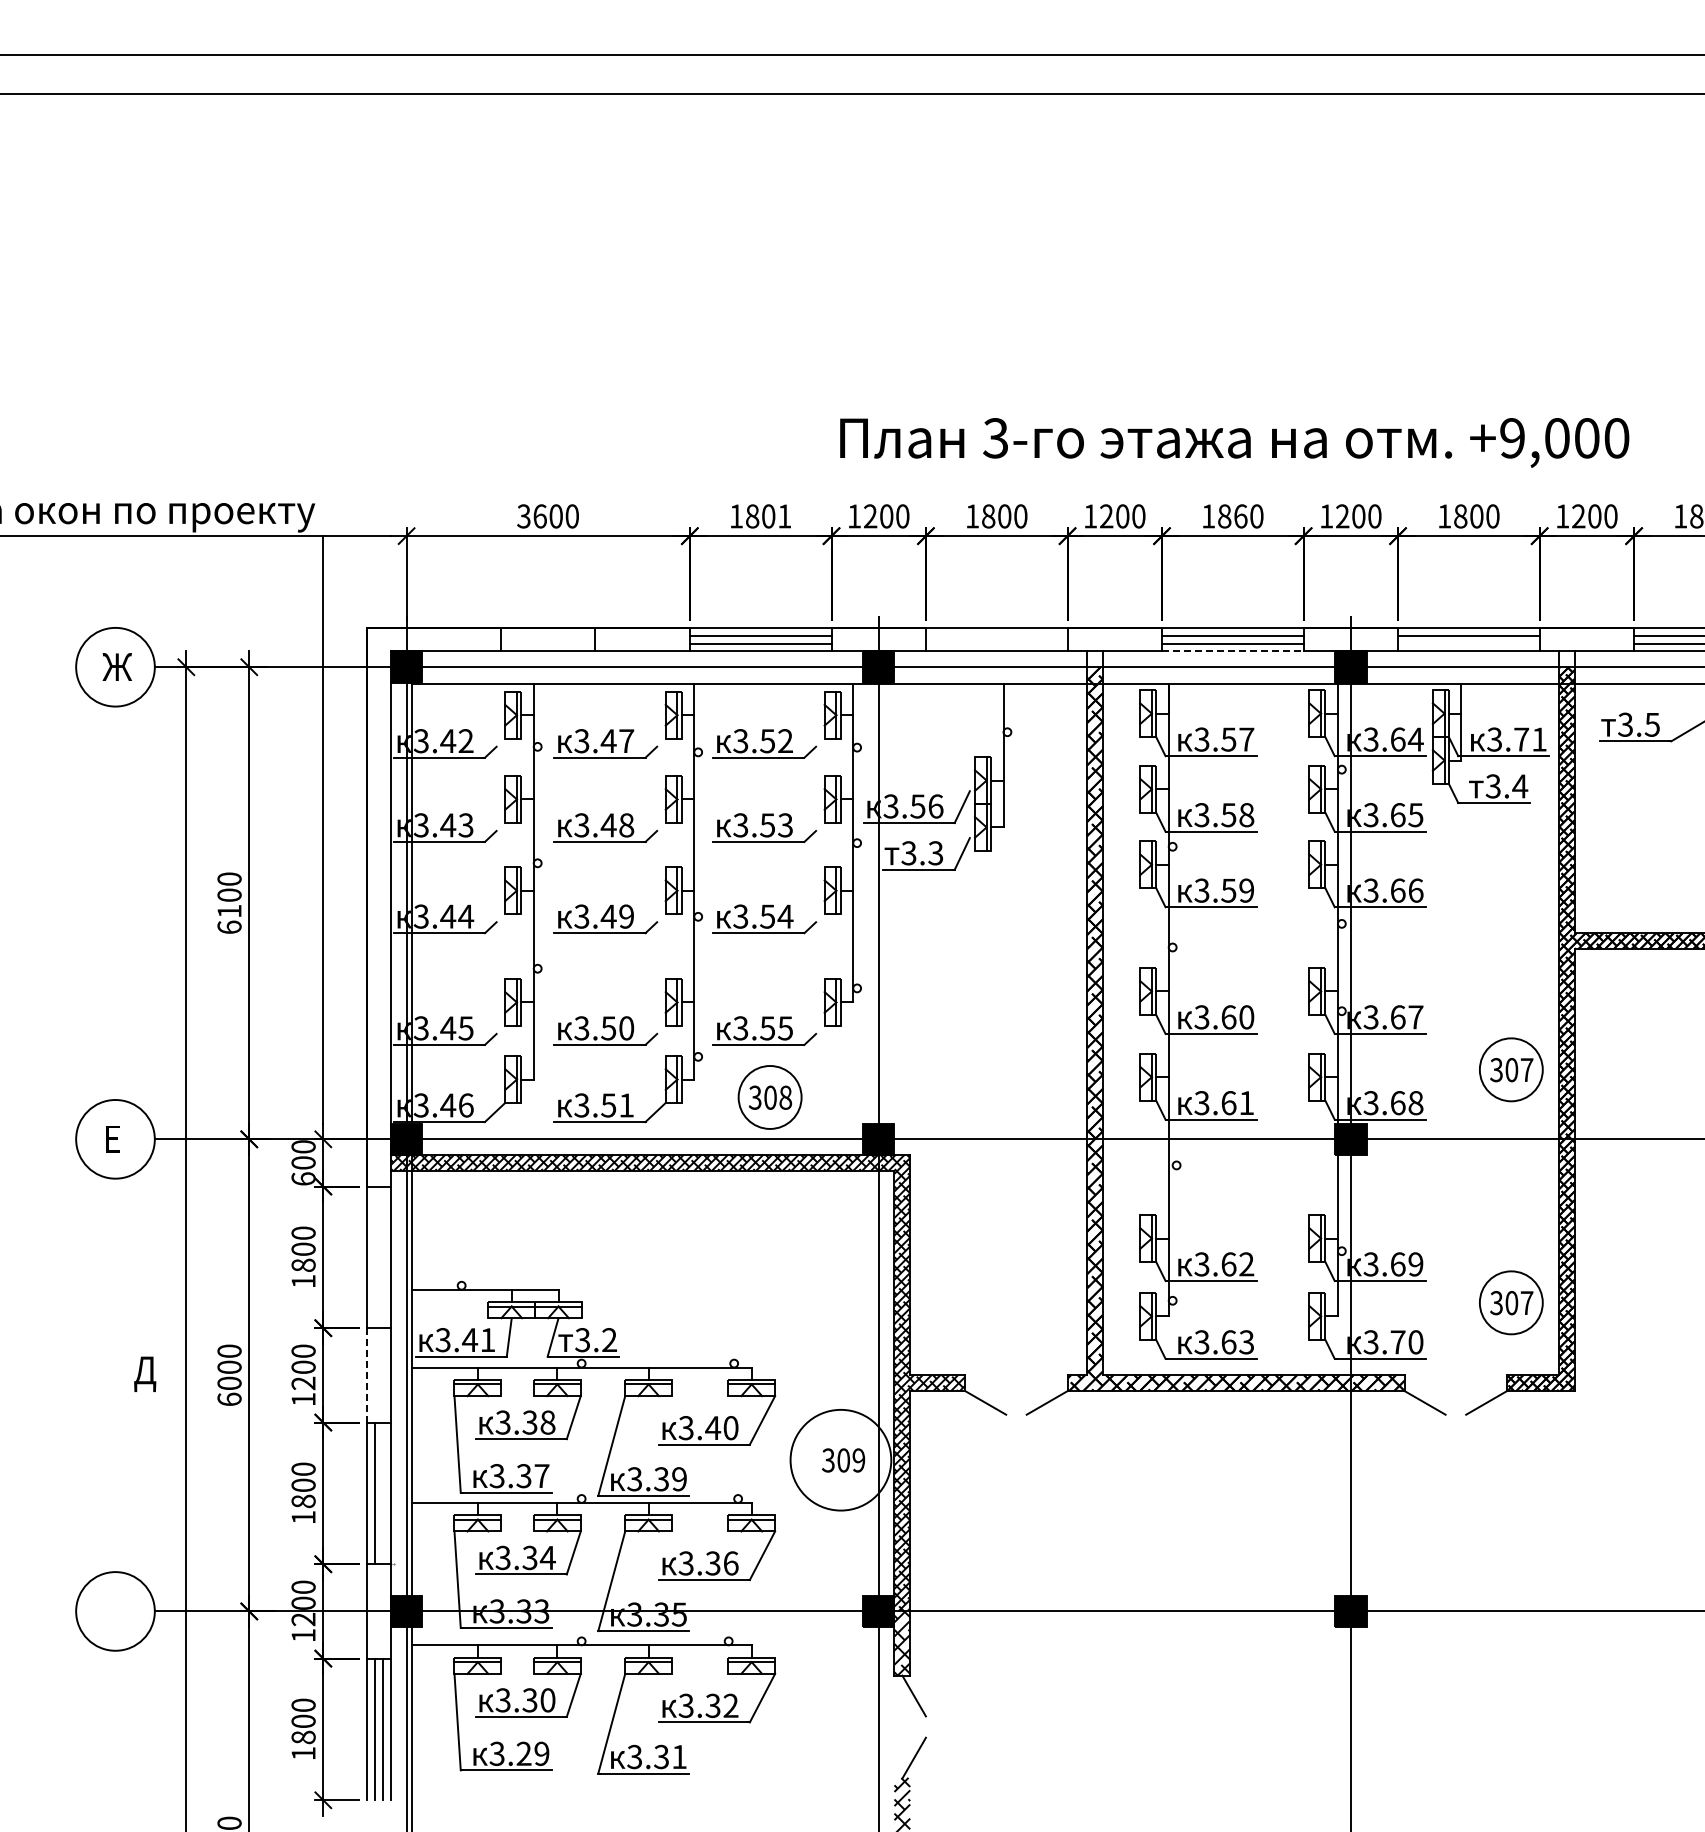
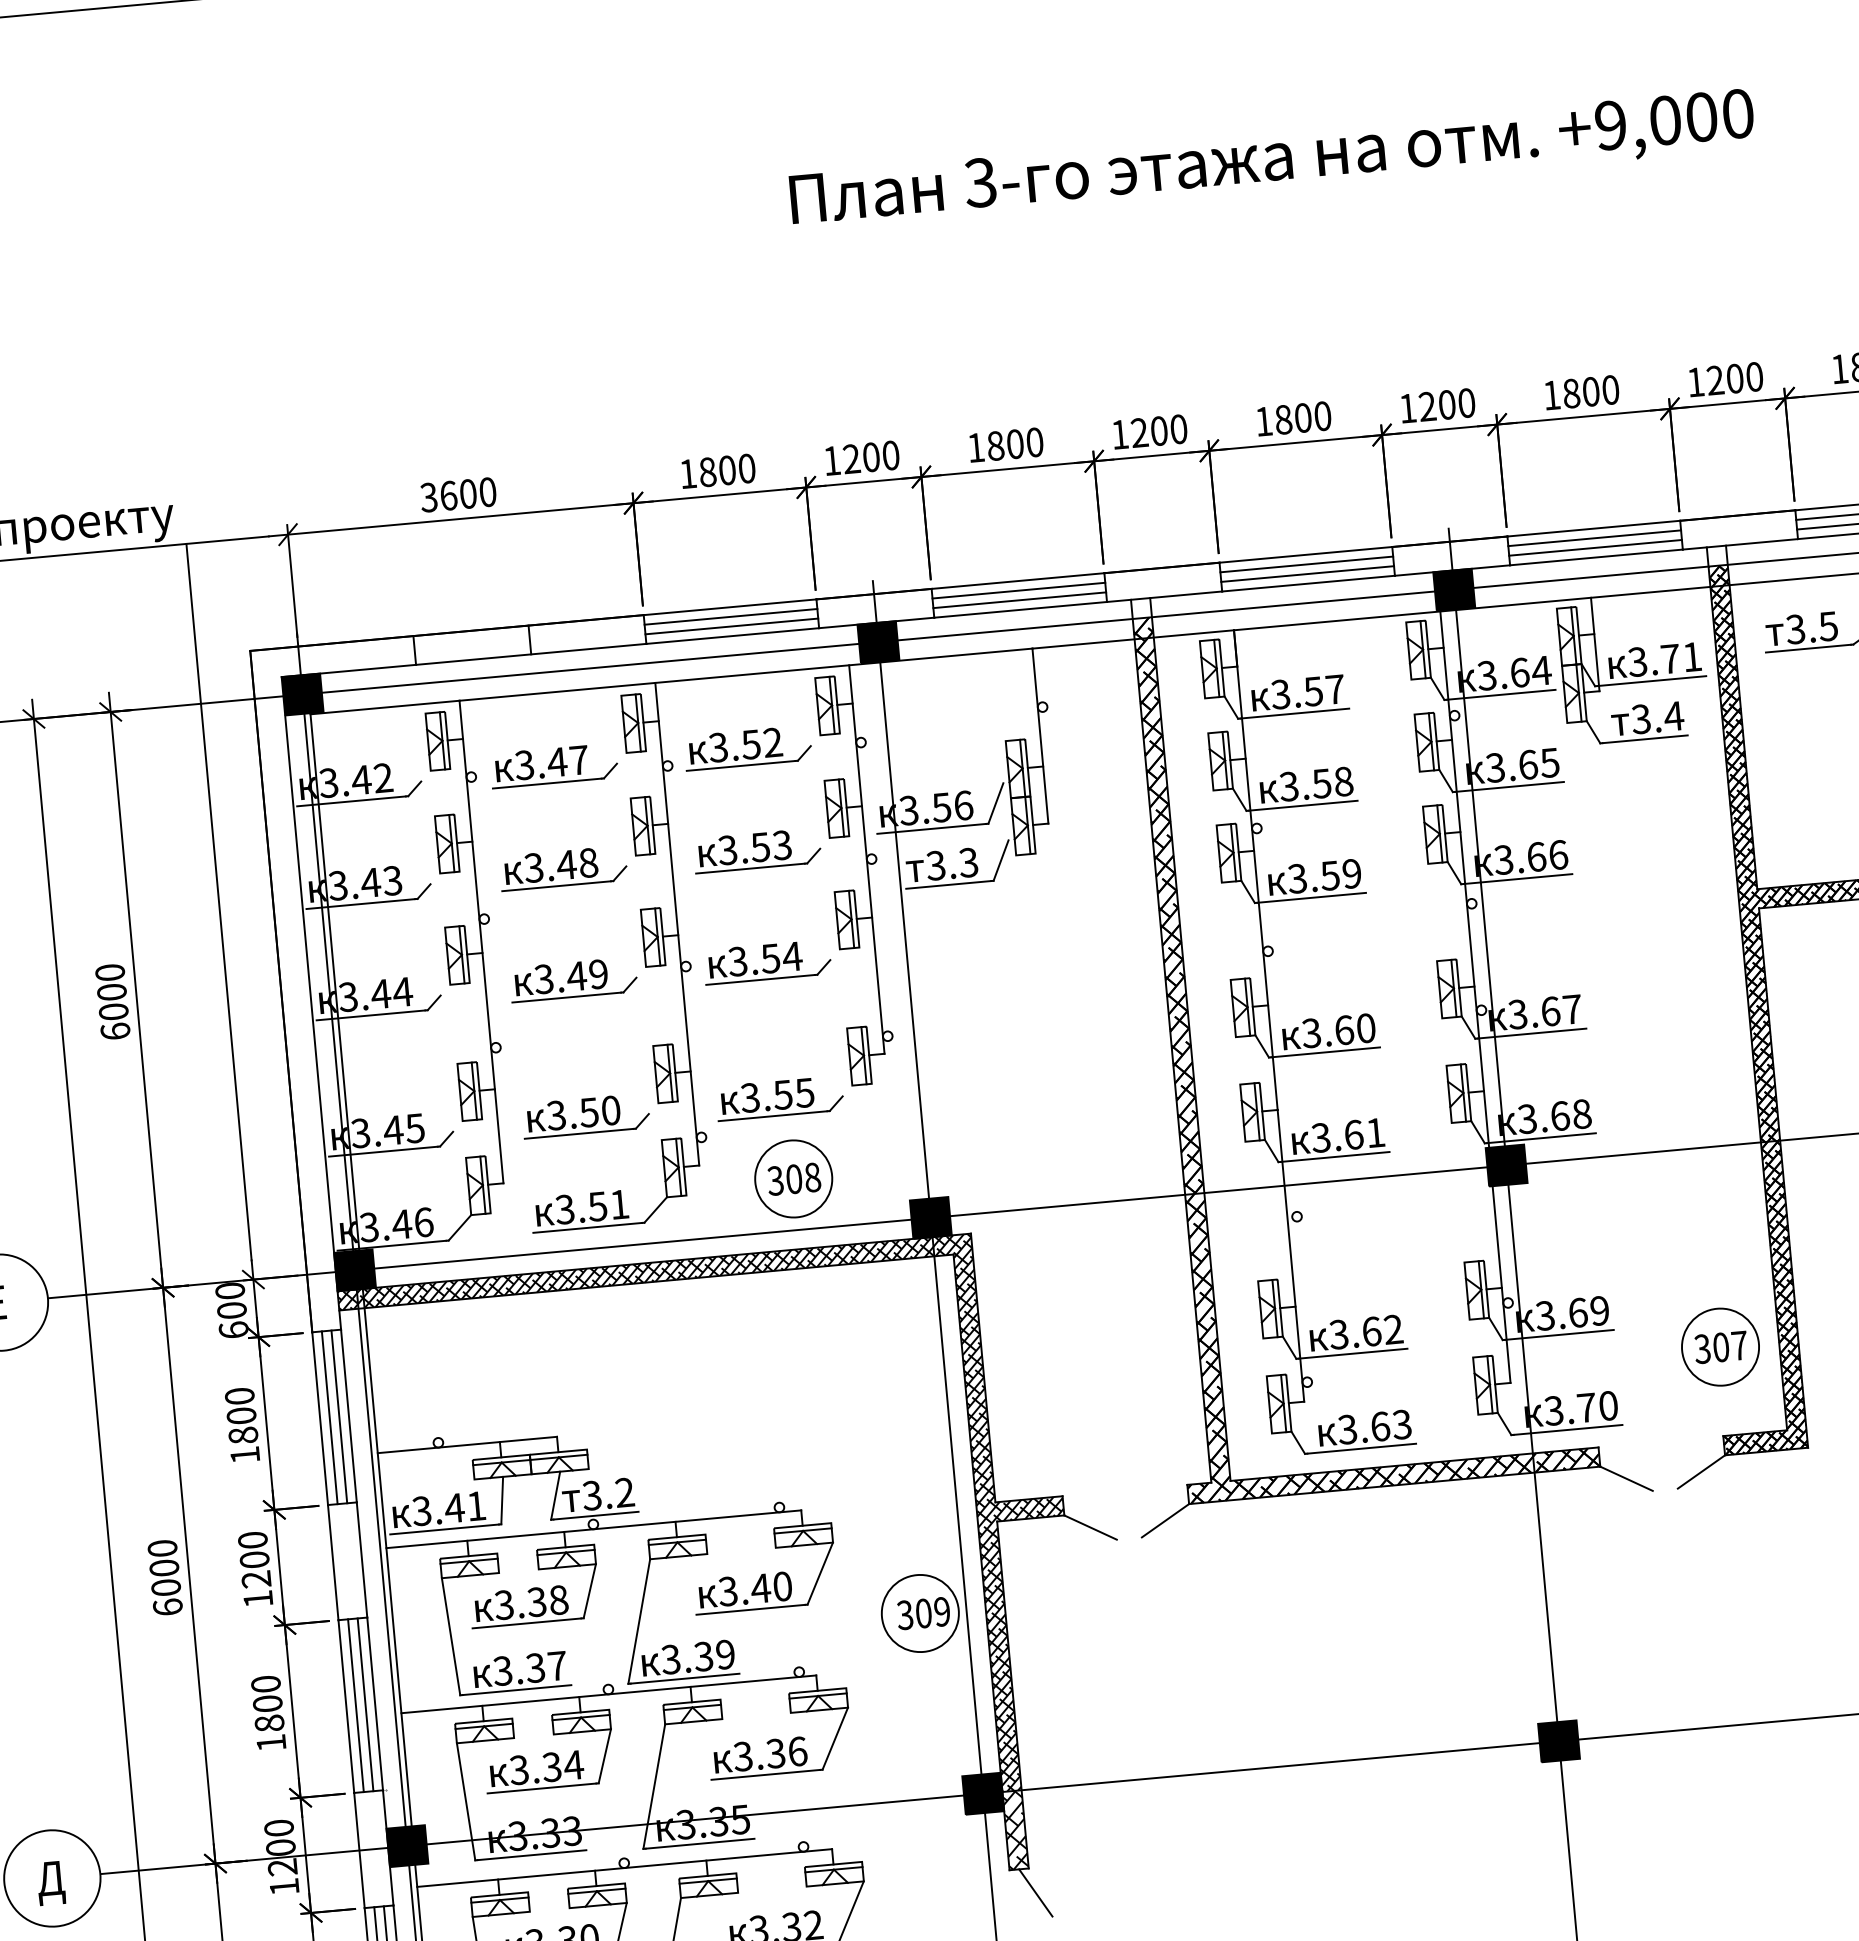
text: (1234, 442) -> (1272, 161), moved
text: (784, 516) -> (746, 468), 1801 -> 1800
text: (1240, 516) -> (1302, 418), 1860 -> 1800
line: (996, 635) -> (1018, 590), added
line: (996, 643) -> (1019, 600), added
line: (1468, 643) -> (1595, 547), added
line: (1232, 651) -> (1308, 583), dashed -> solid
text: (229, 910) -> (113, 1010), 6100 -> 6000
part: (1511, 1069) -> (1694, 1062), removed
line: (375, 1257) -> (330, 1417), added
line: (383, 1257) -> (339, 1417), added
text: (145, 1373) -> (51, 1882), moved
line: (367, 1374) -> (333, 1561), dashed -> solid
circle: (840, 1459) -> (919, 1612), size x0.62
line: (383, 1493) -> (366, 1704), added

